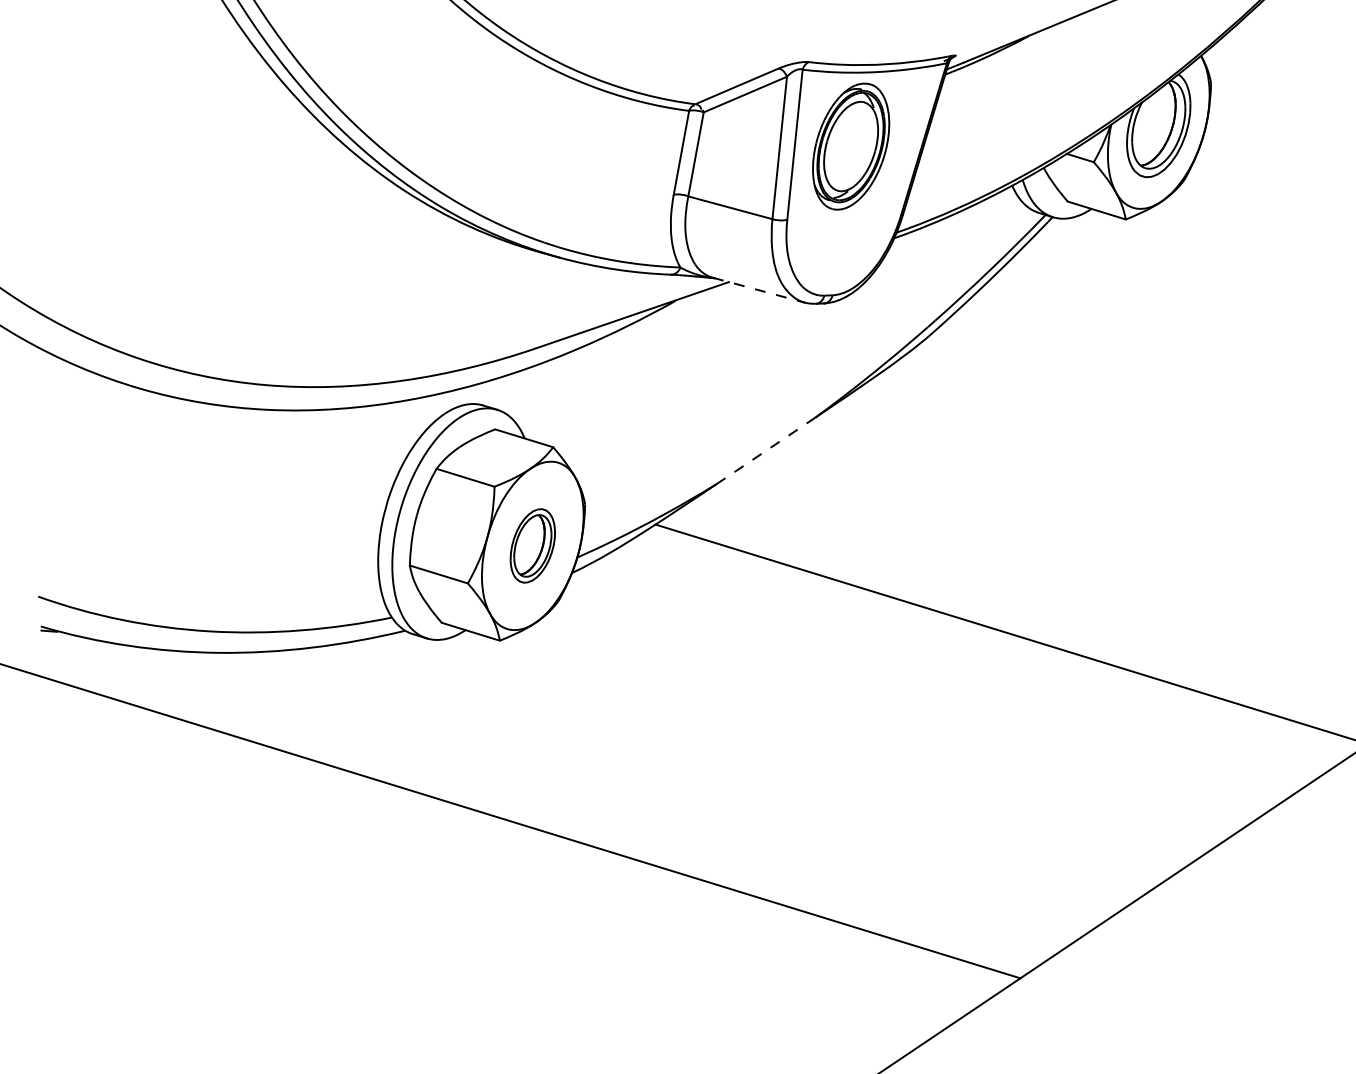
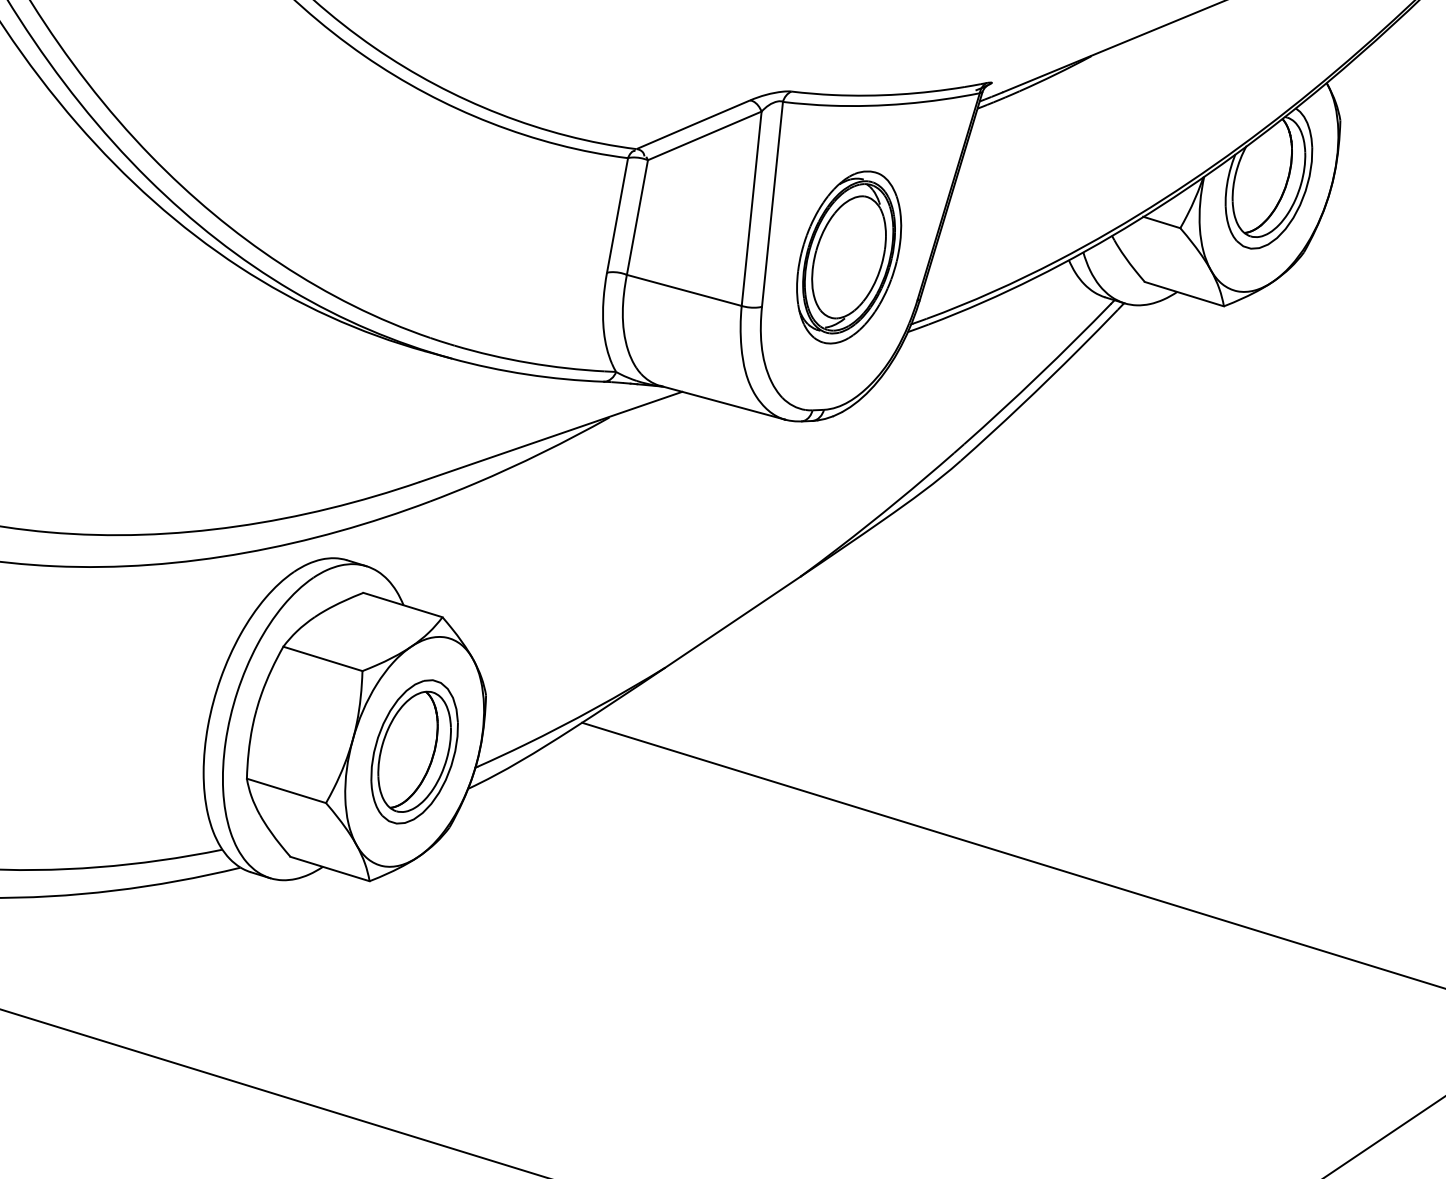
part: (851, 146) -> (849, 257), moved
line: (759, 290) -> (724, 403), dashed -> solid
line: (765, 450) -> (732, 621), dashed -> solid
part: (532, 545) -> (414, 751), size x1.43

